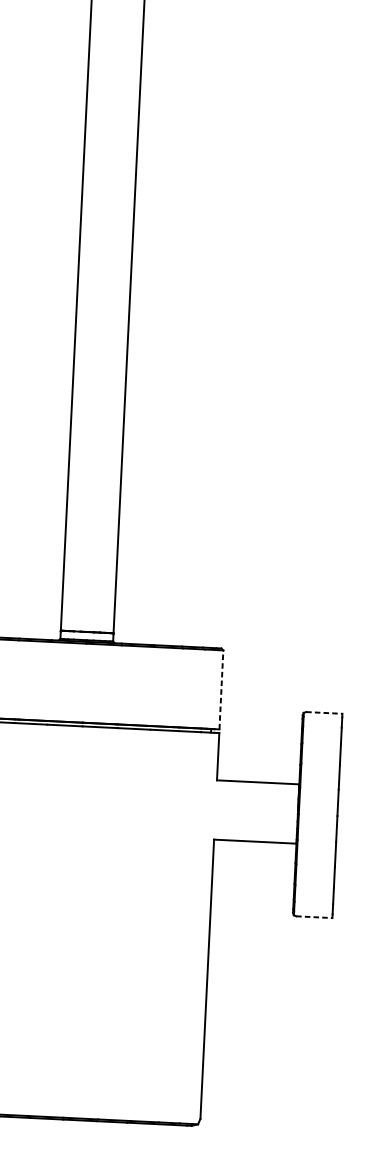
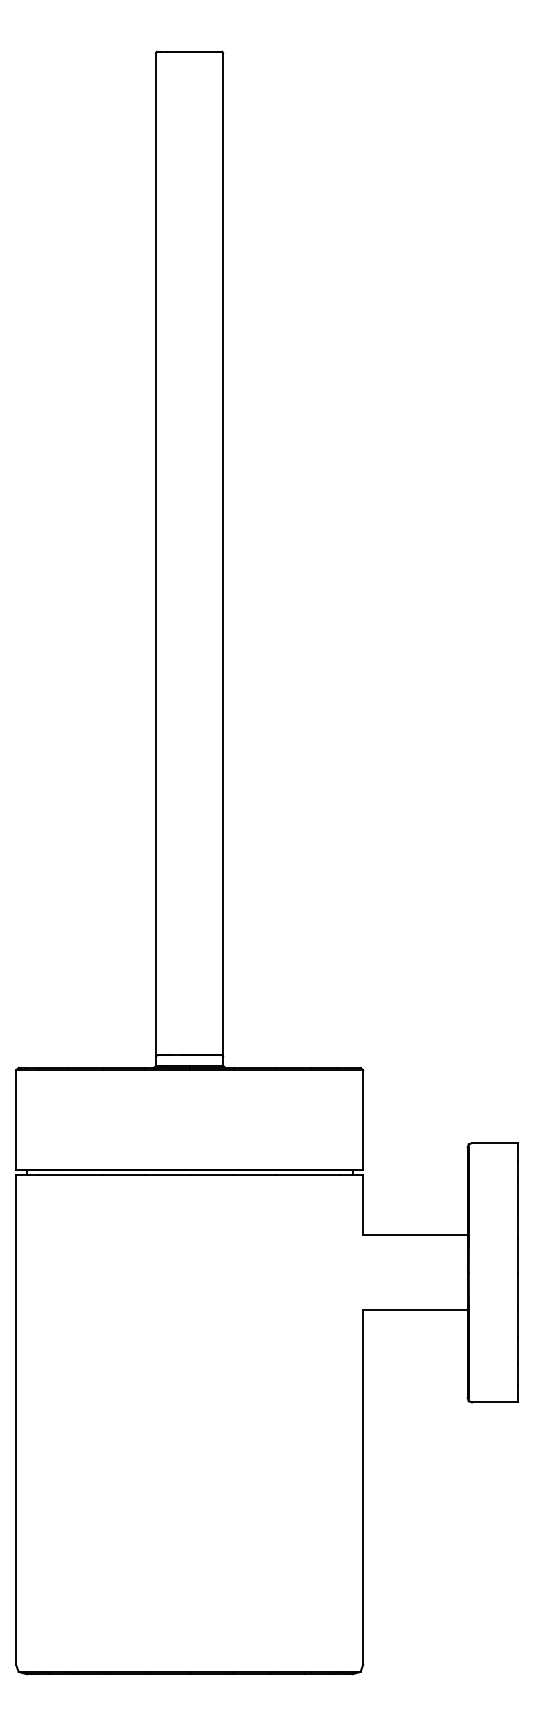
line: (221, 689) -> (363, 1119), dashed -> solid
line: (323, 713) -> (494, 1143), dashed -> solid
line: (314, 917) -> (494, 1402), dashed -> solid

